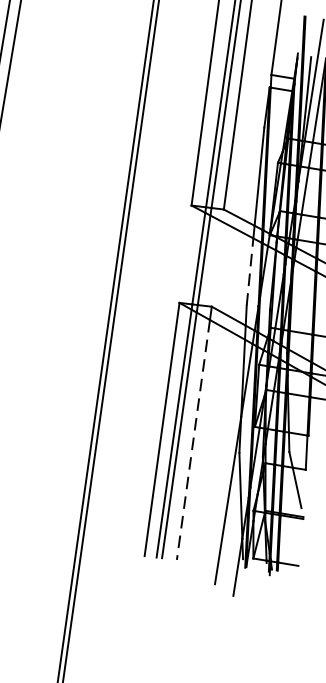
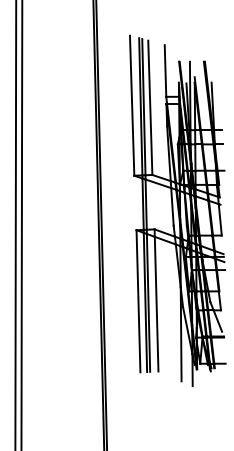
line: (250, 271) -> (172, 206), dashed -> solid
line: (193, 440) -> (156, 304), dashed -> solid

